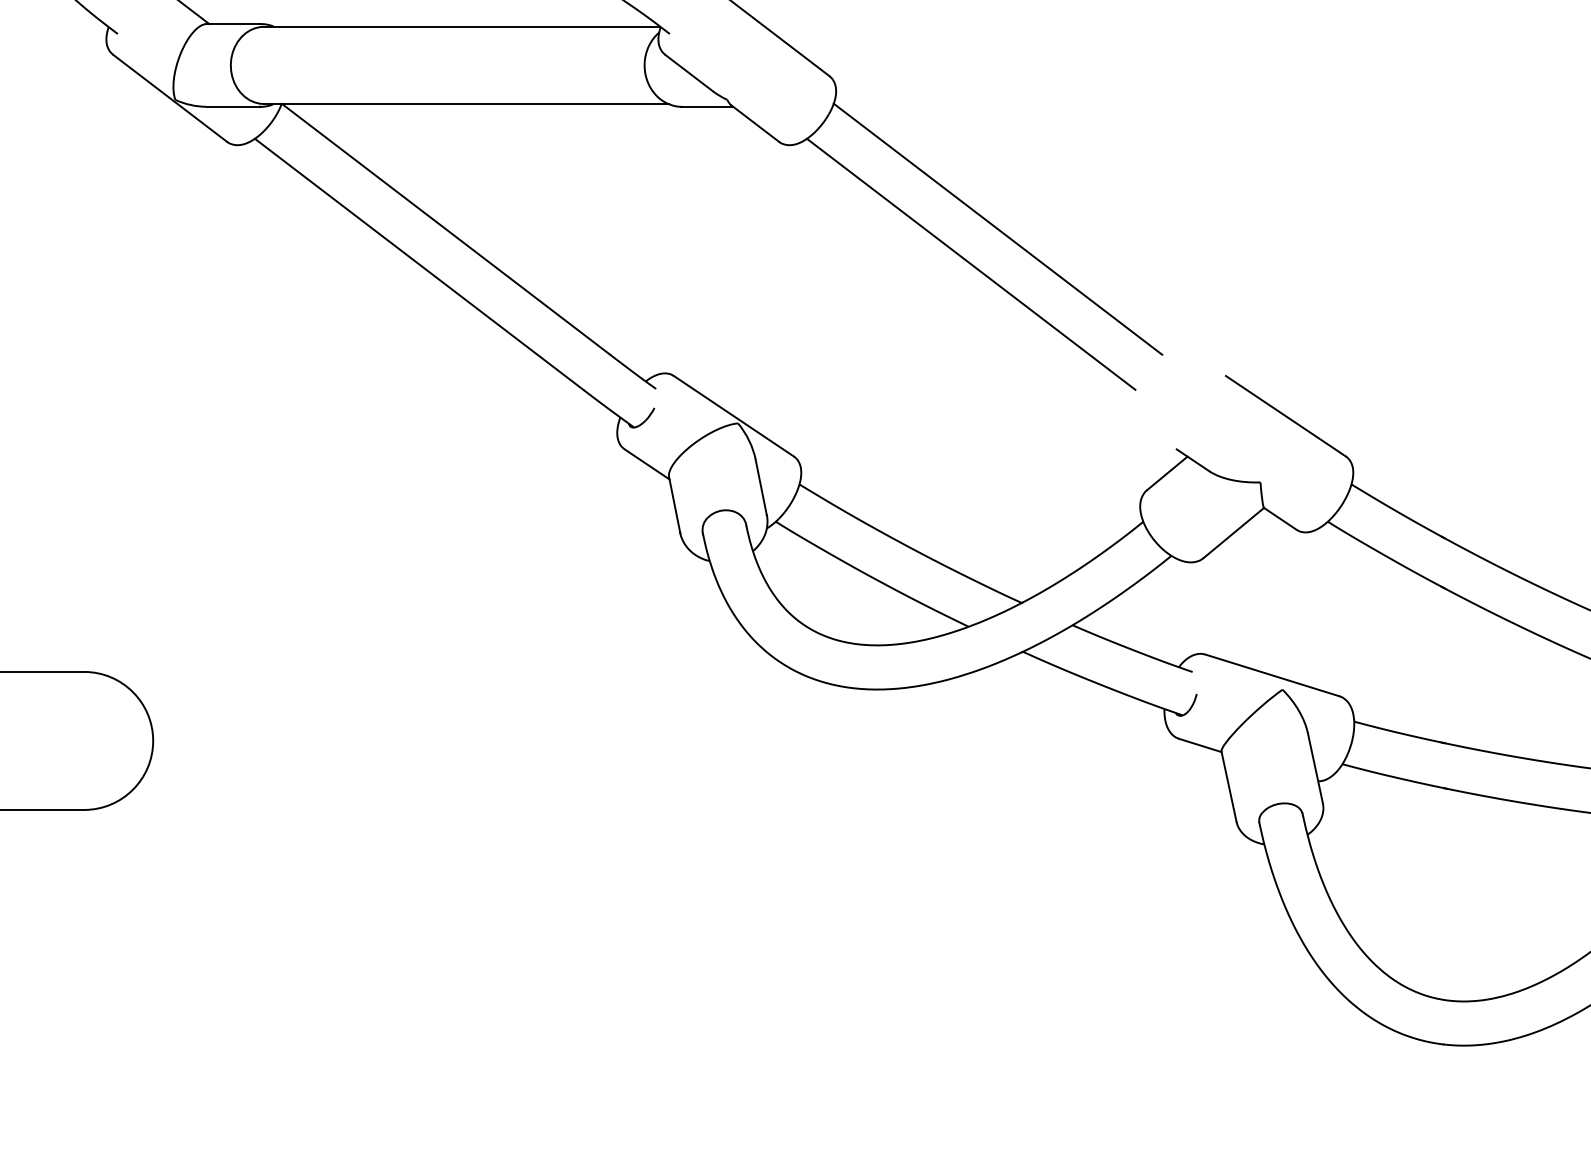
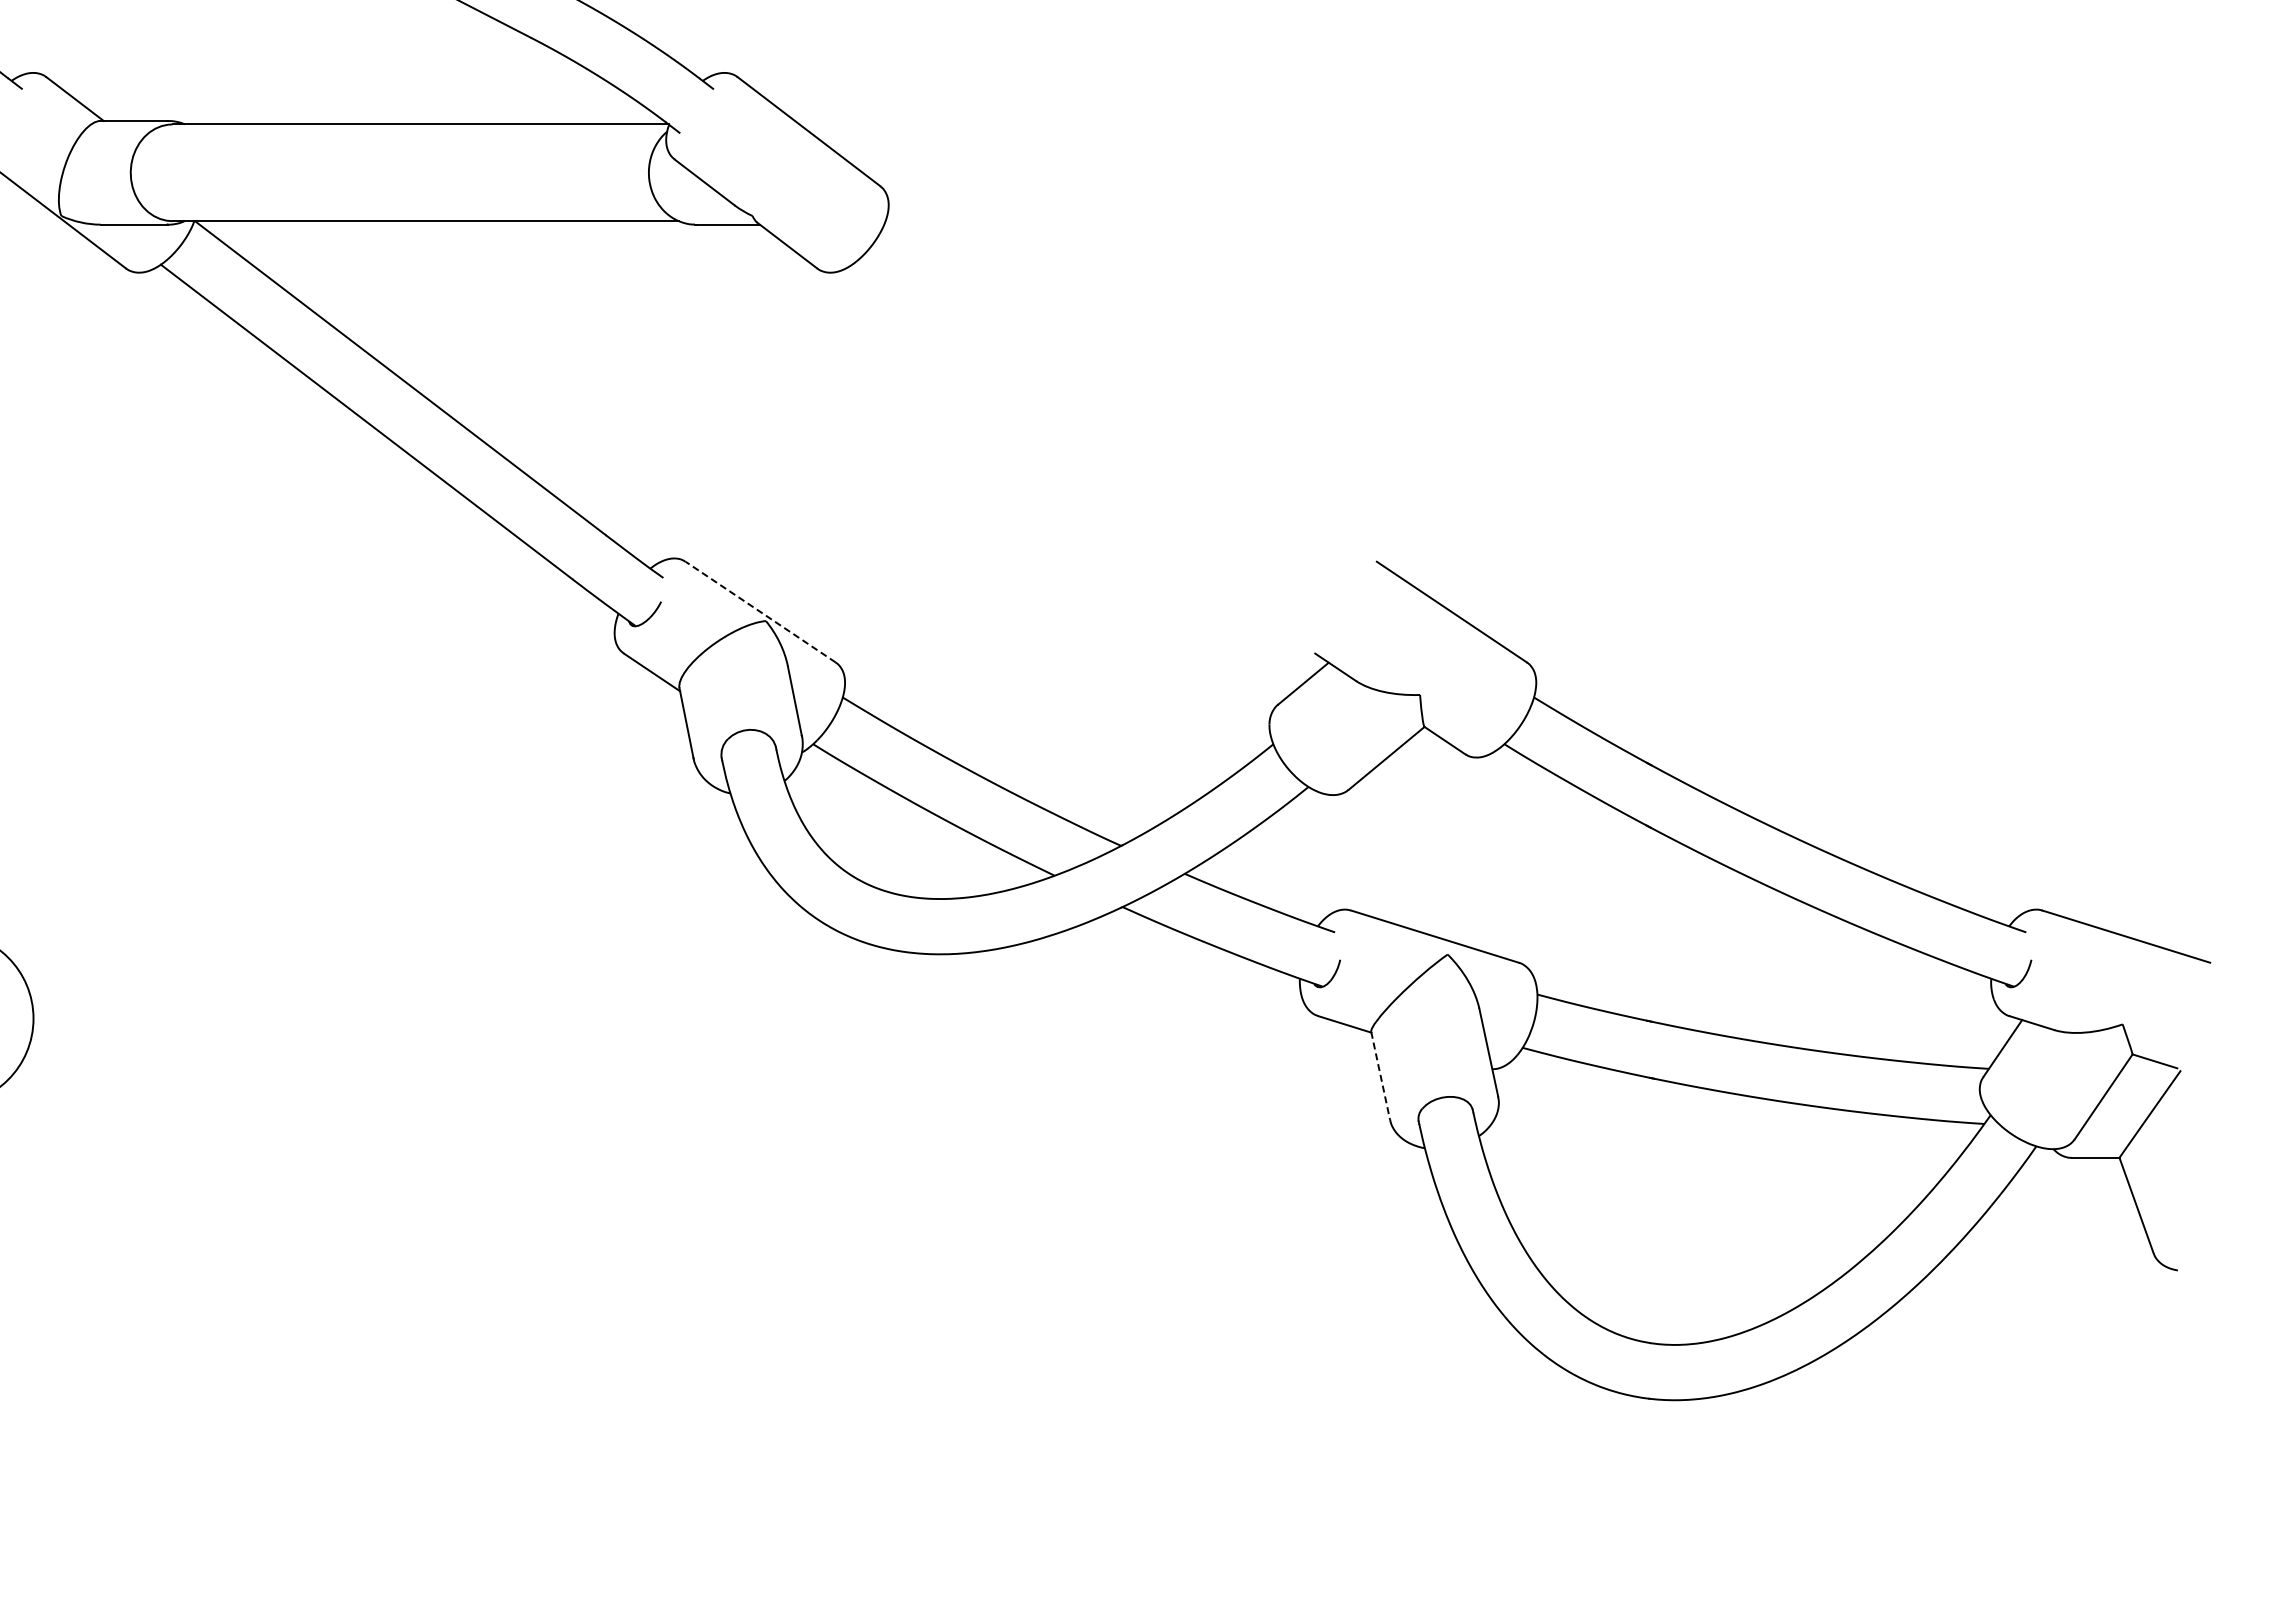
line: (998, 228) -> (1091, 377), removed
line: (970, 264) -> (1057, 421), removed
line: (733, 415) -> (760, 611), solid -> dashed
line: (1228, 786) -> (1380, 1075), solid -> dashed

